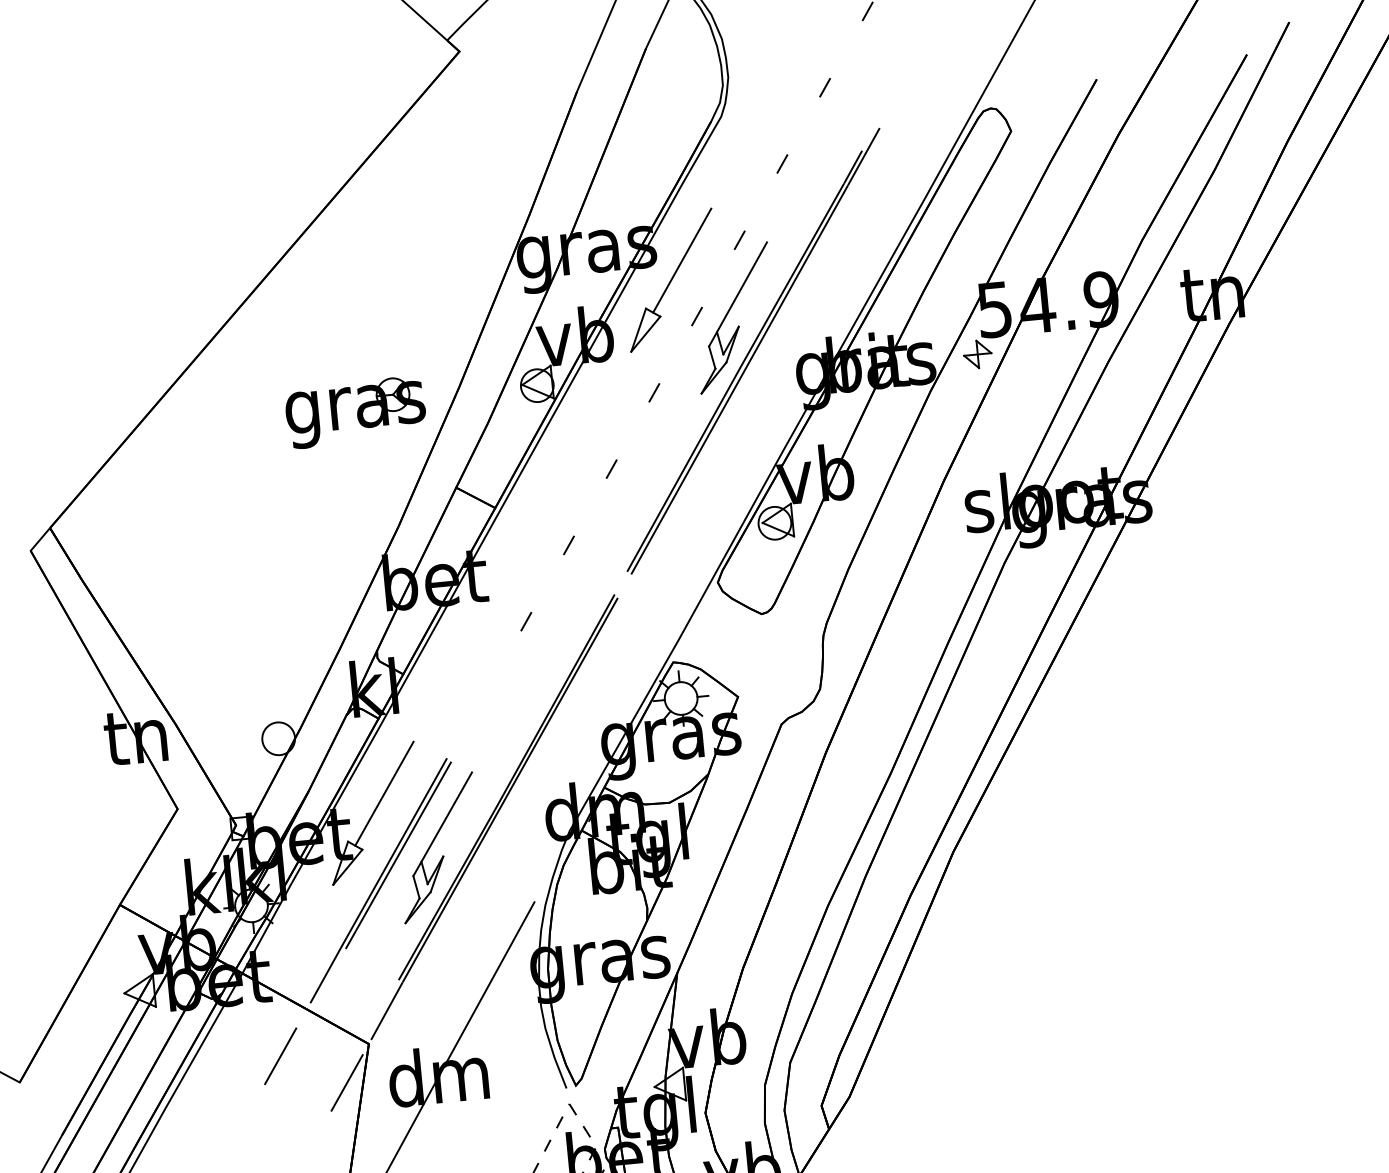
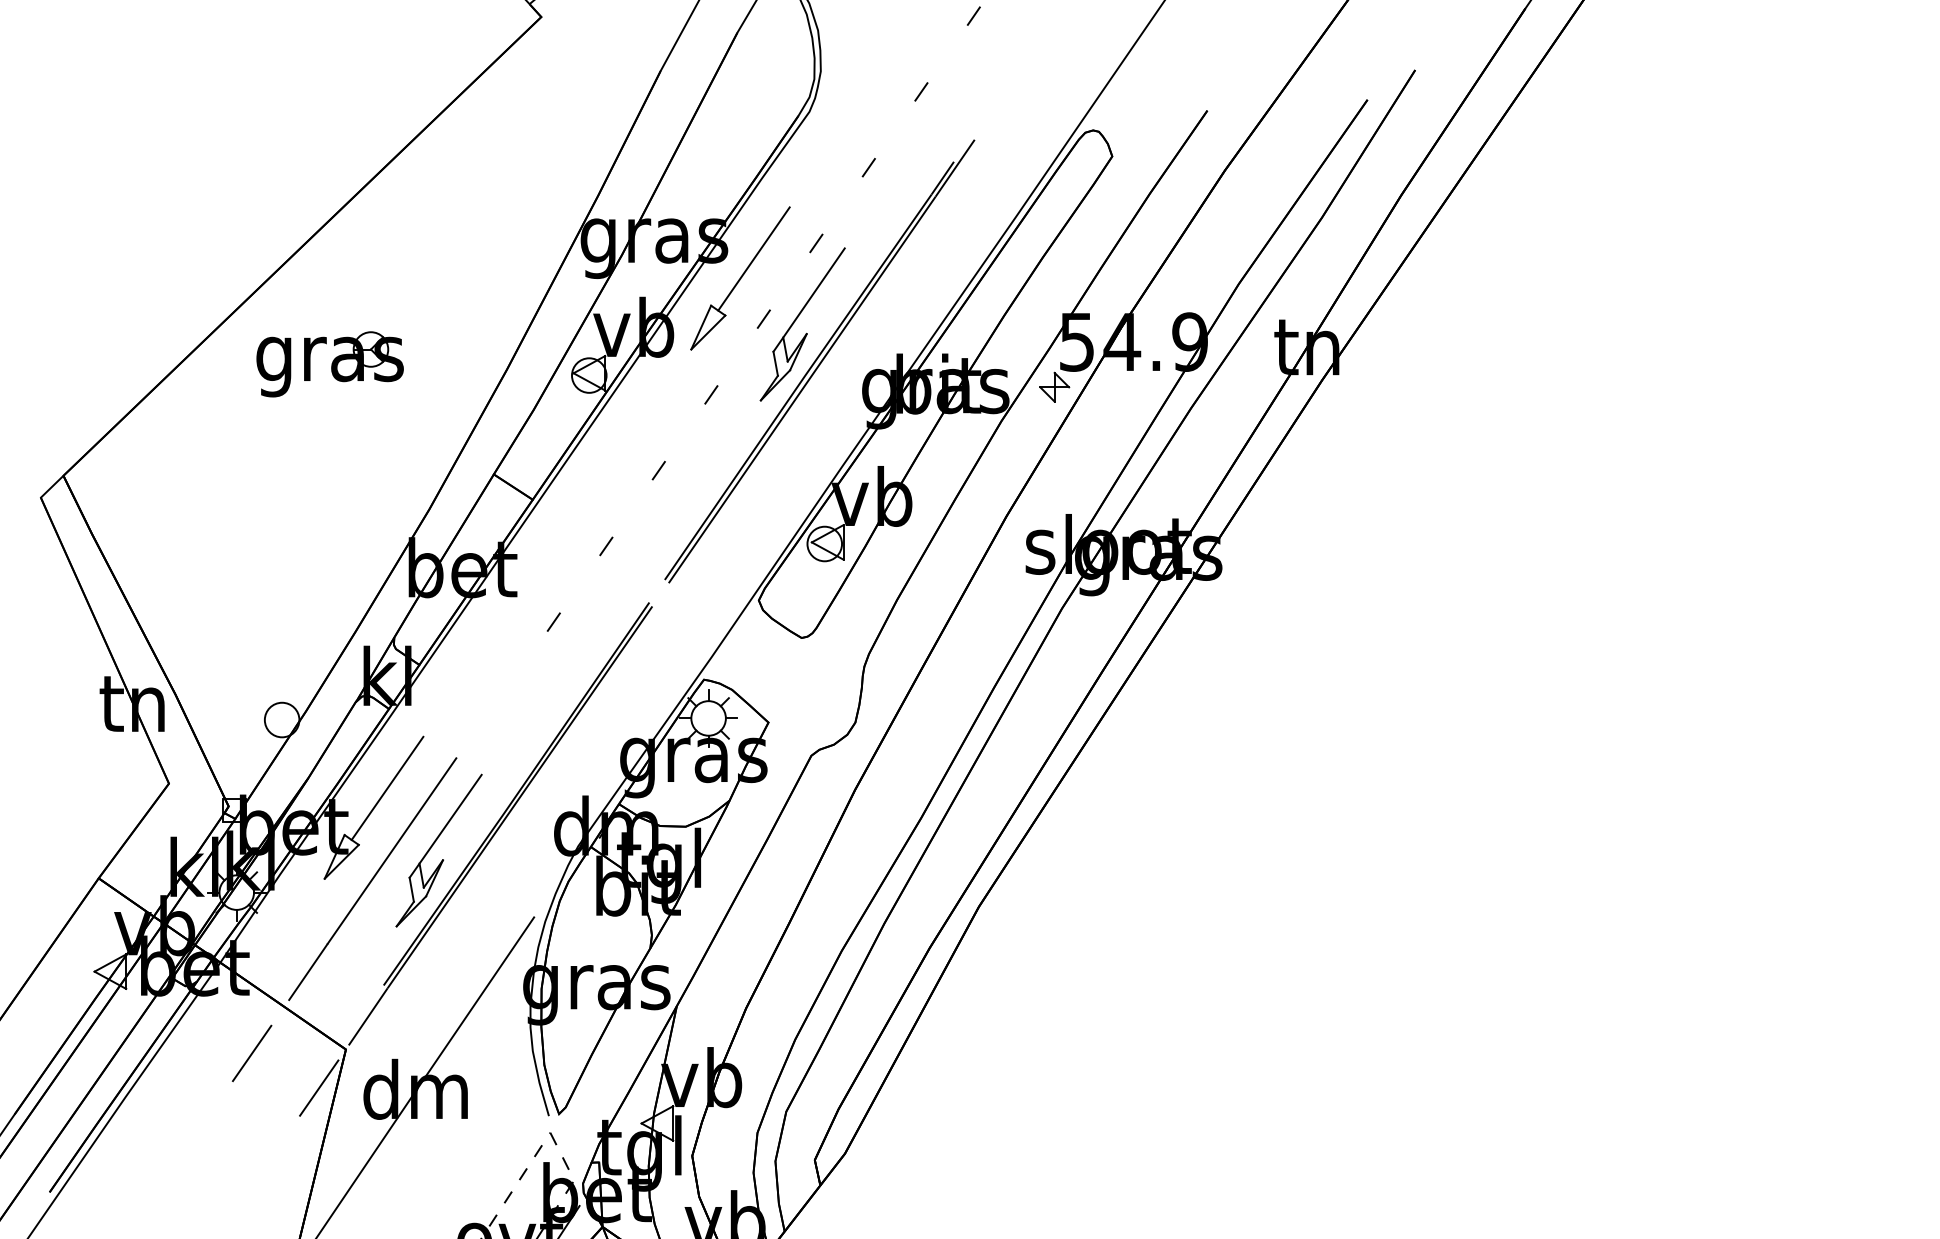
part: (355, 412) -> (329, 364), moved
line: (397, 855) -> (395, 854), removed

